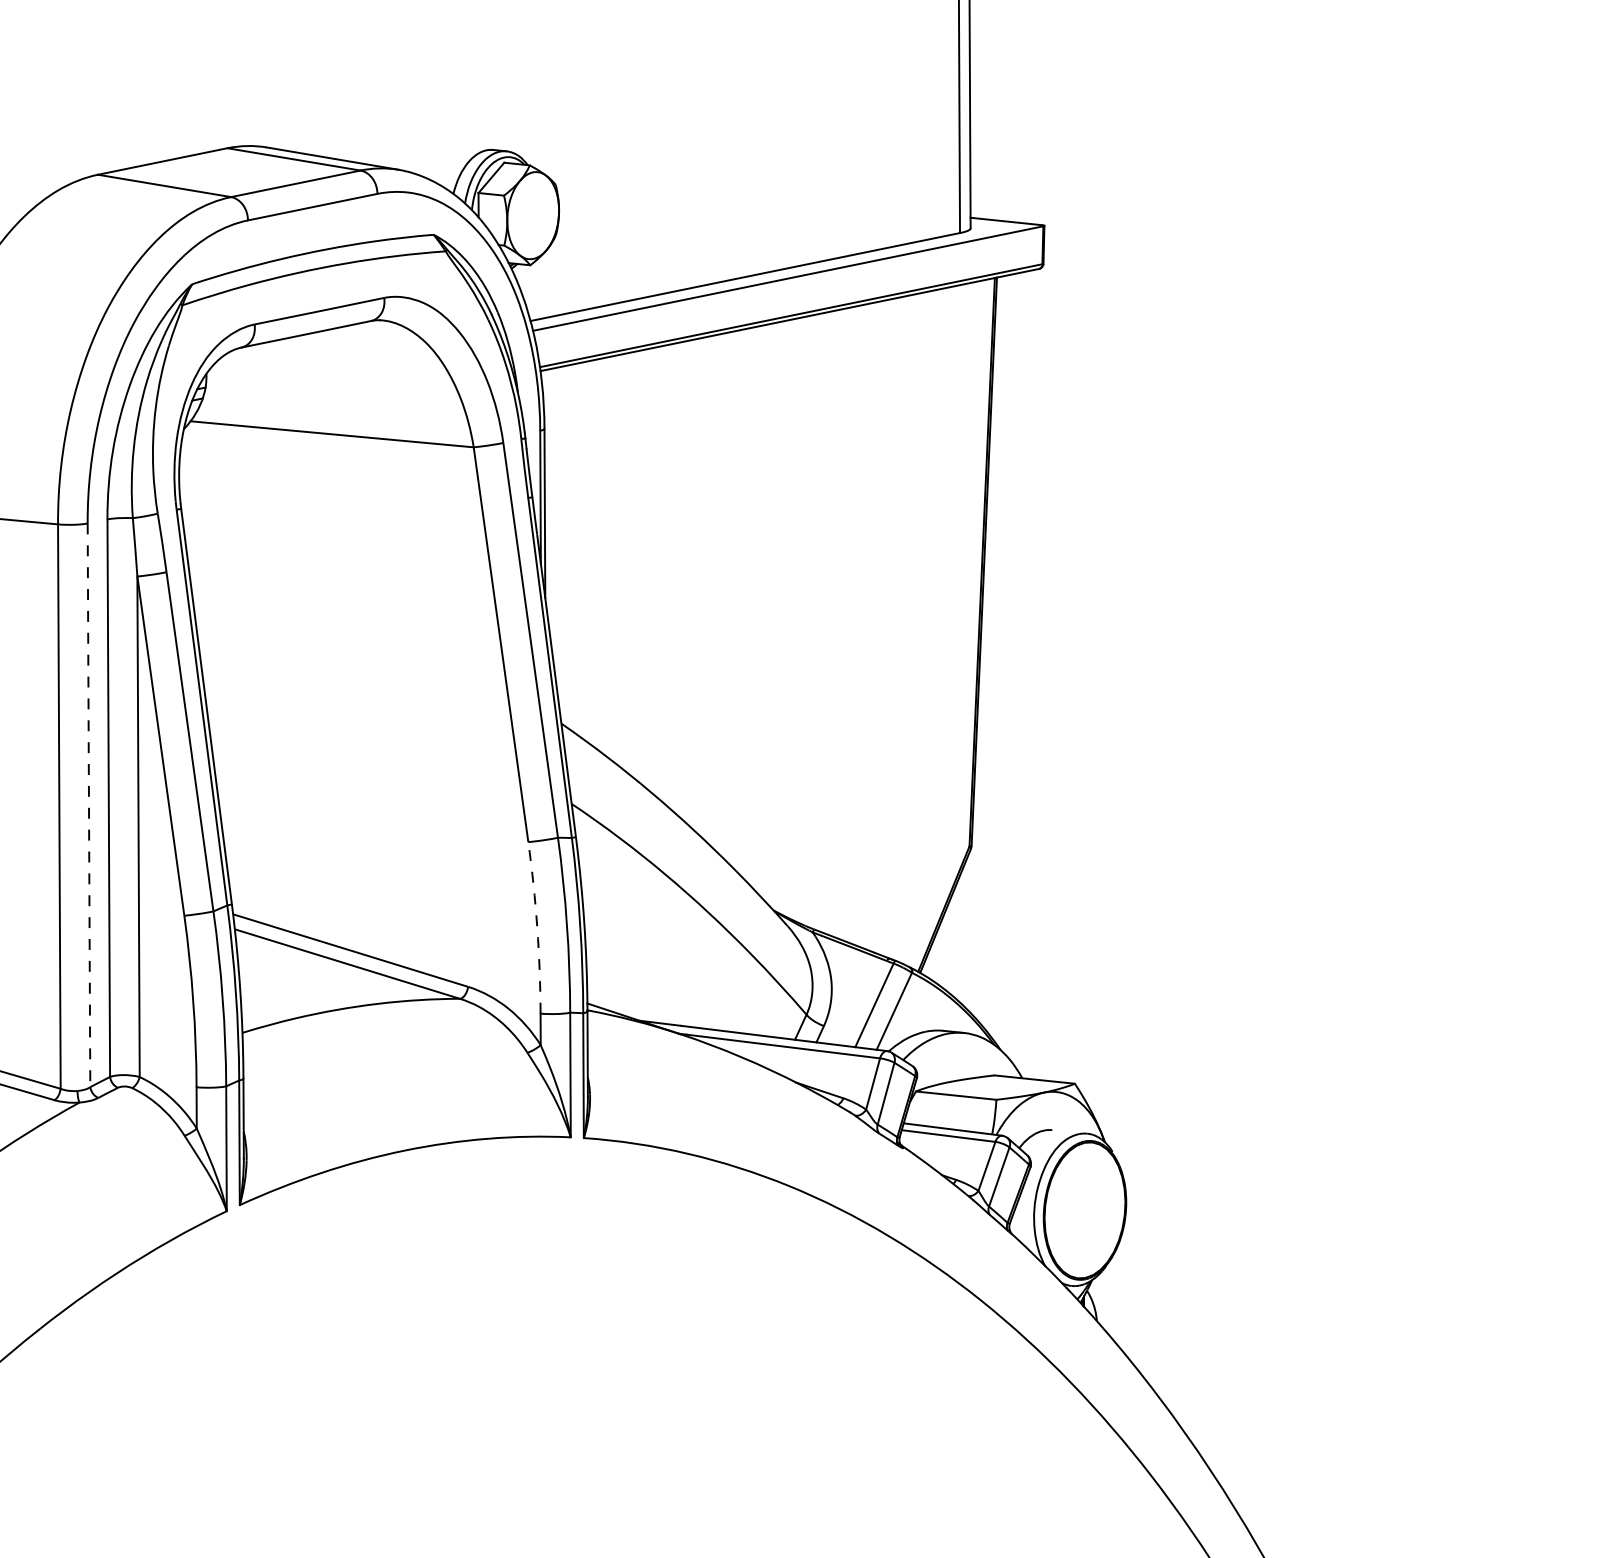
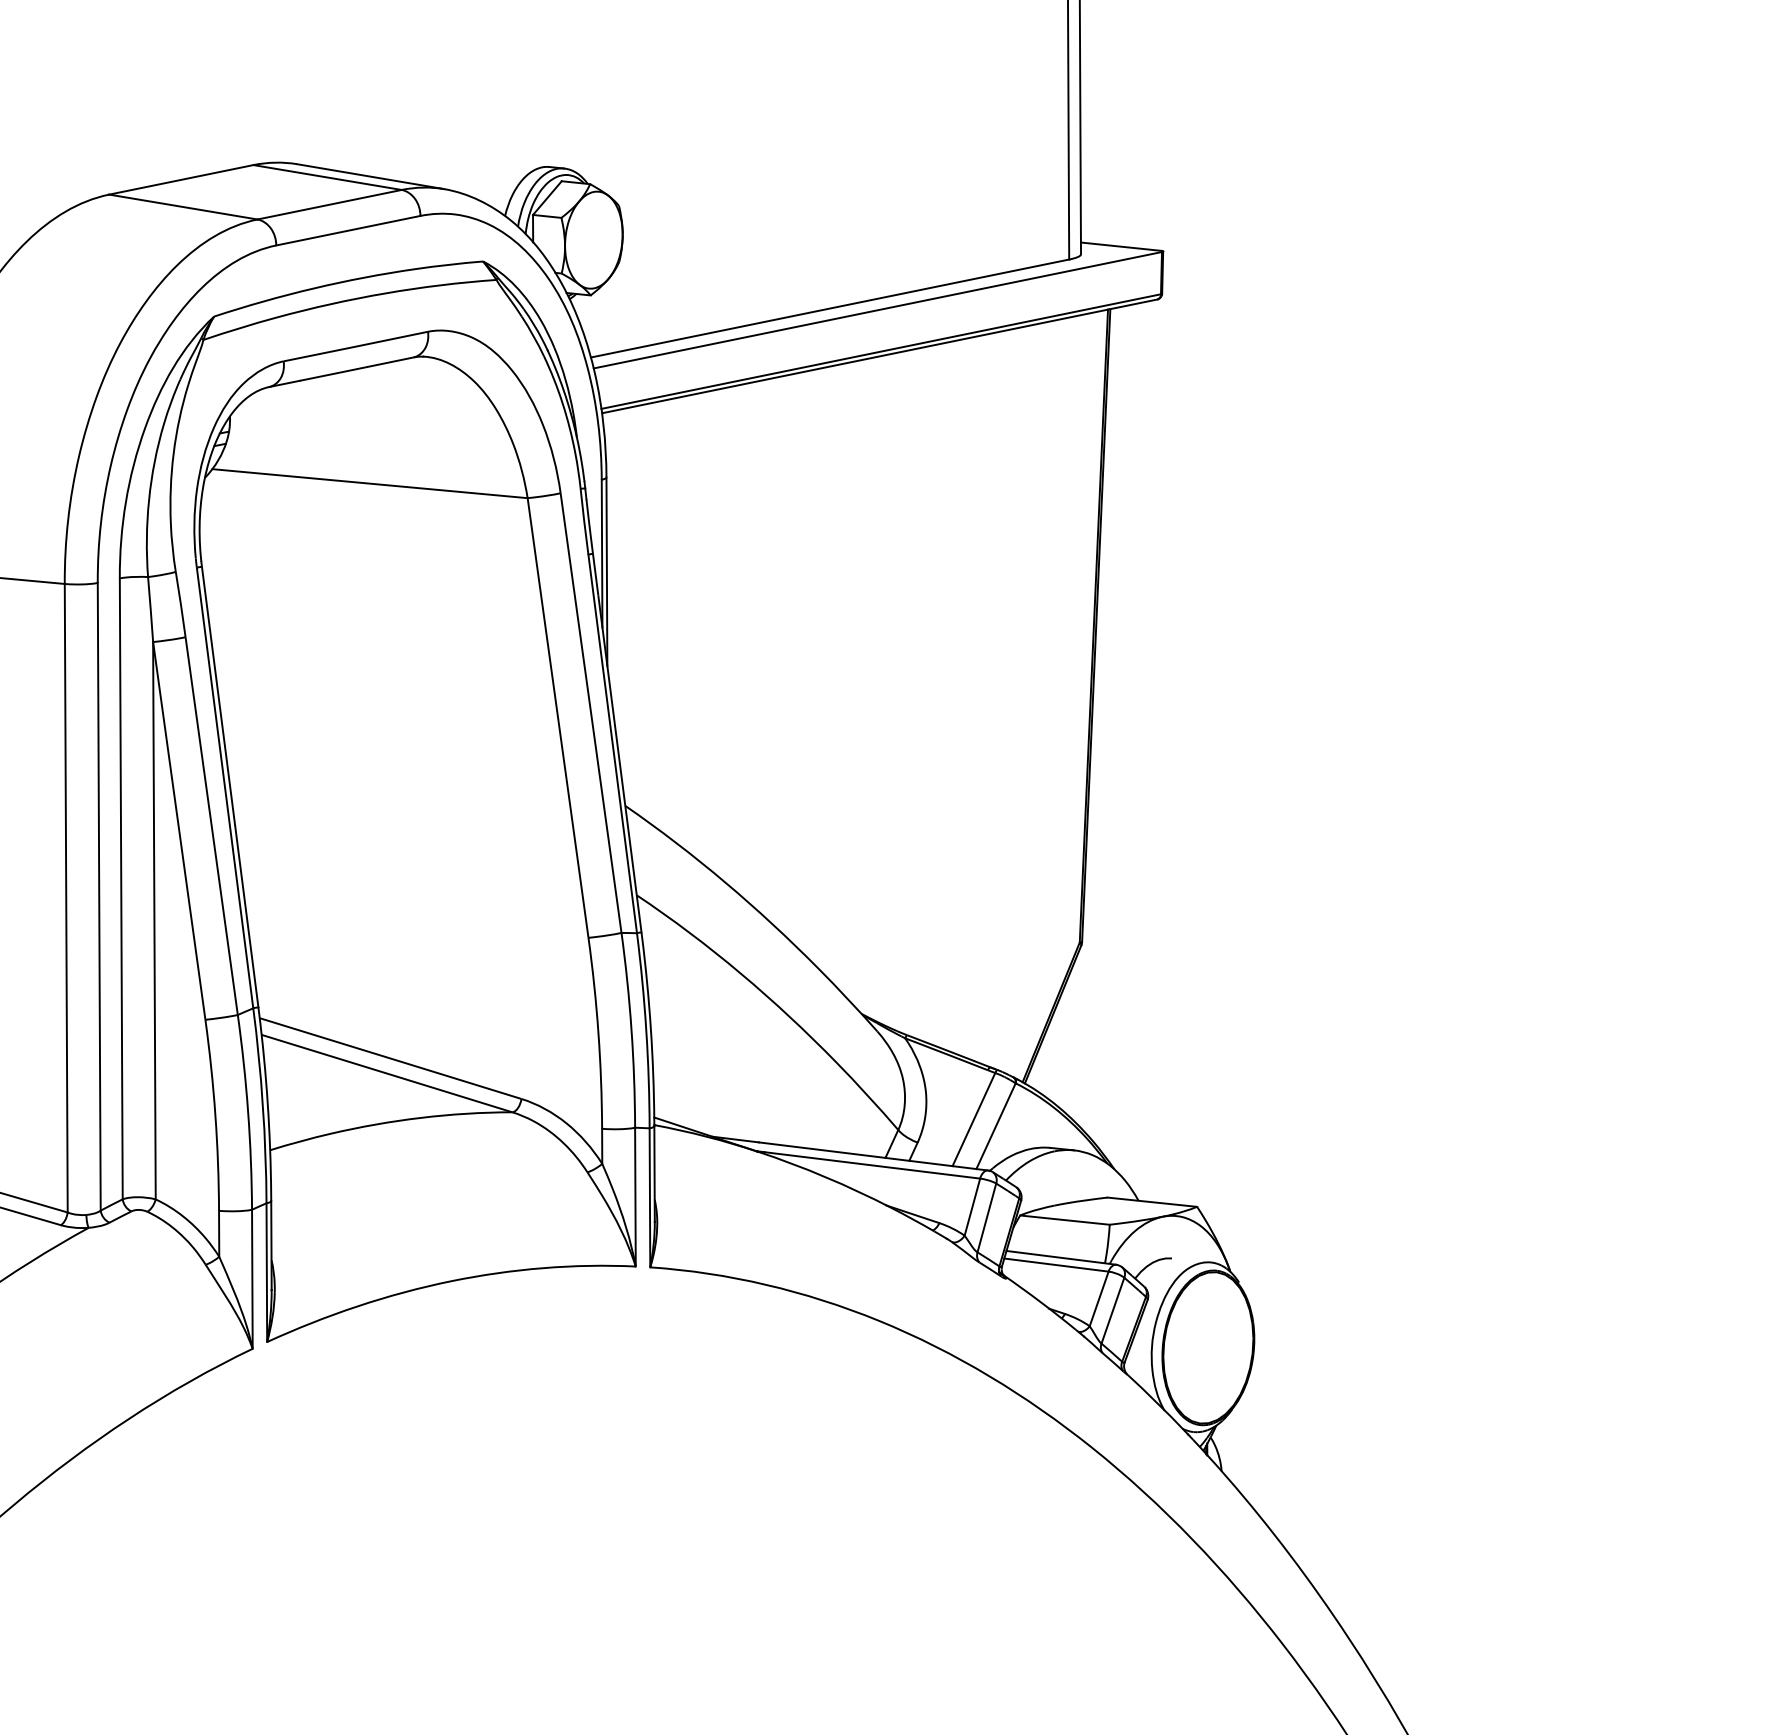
line: (89, 805) -> (99, 896), dashed -> solid
arc: (537, 928) -> (598, 1033), dashed -> solid

